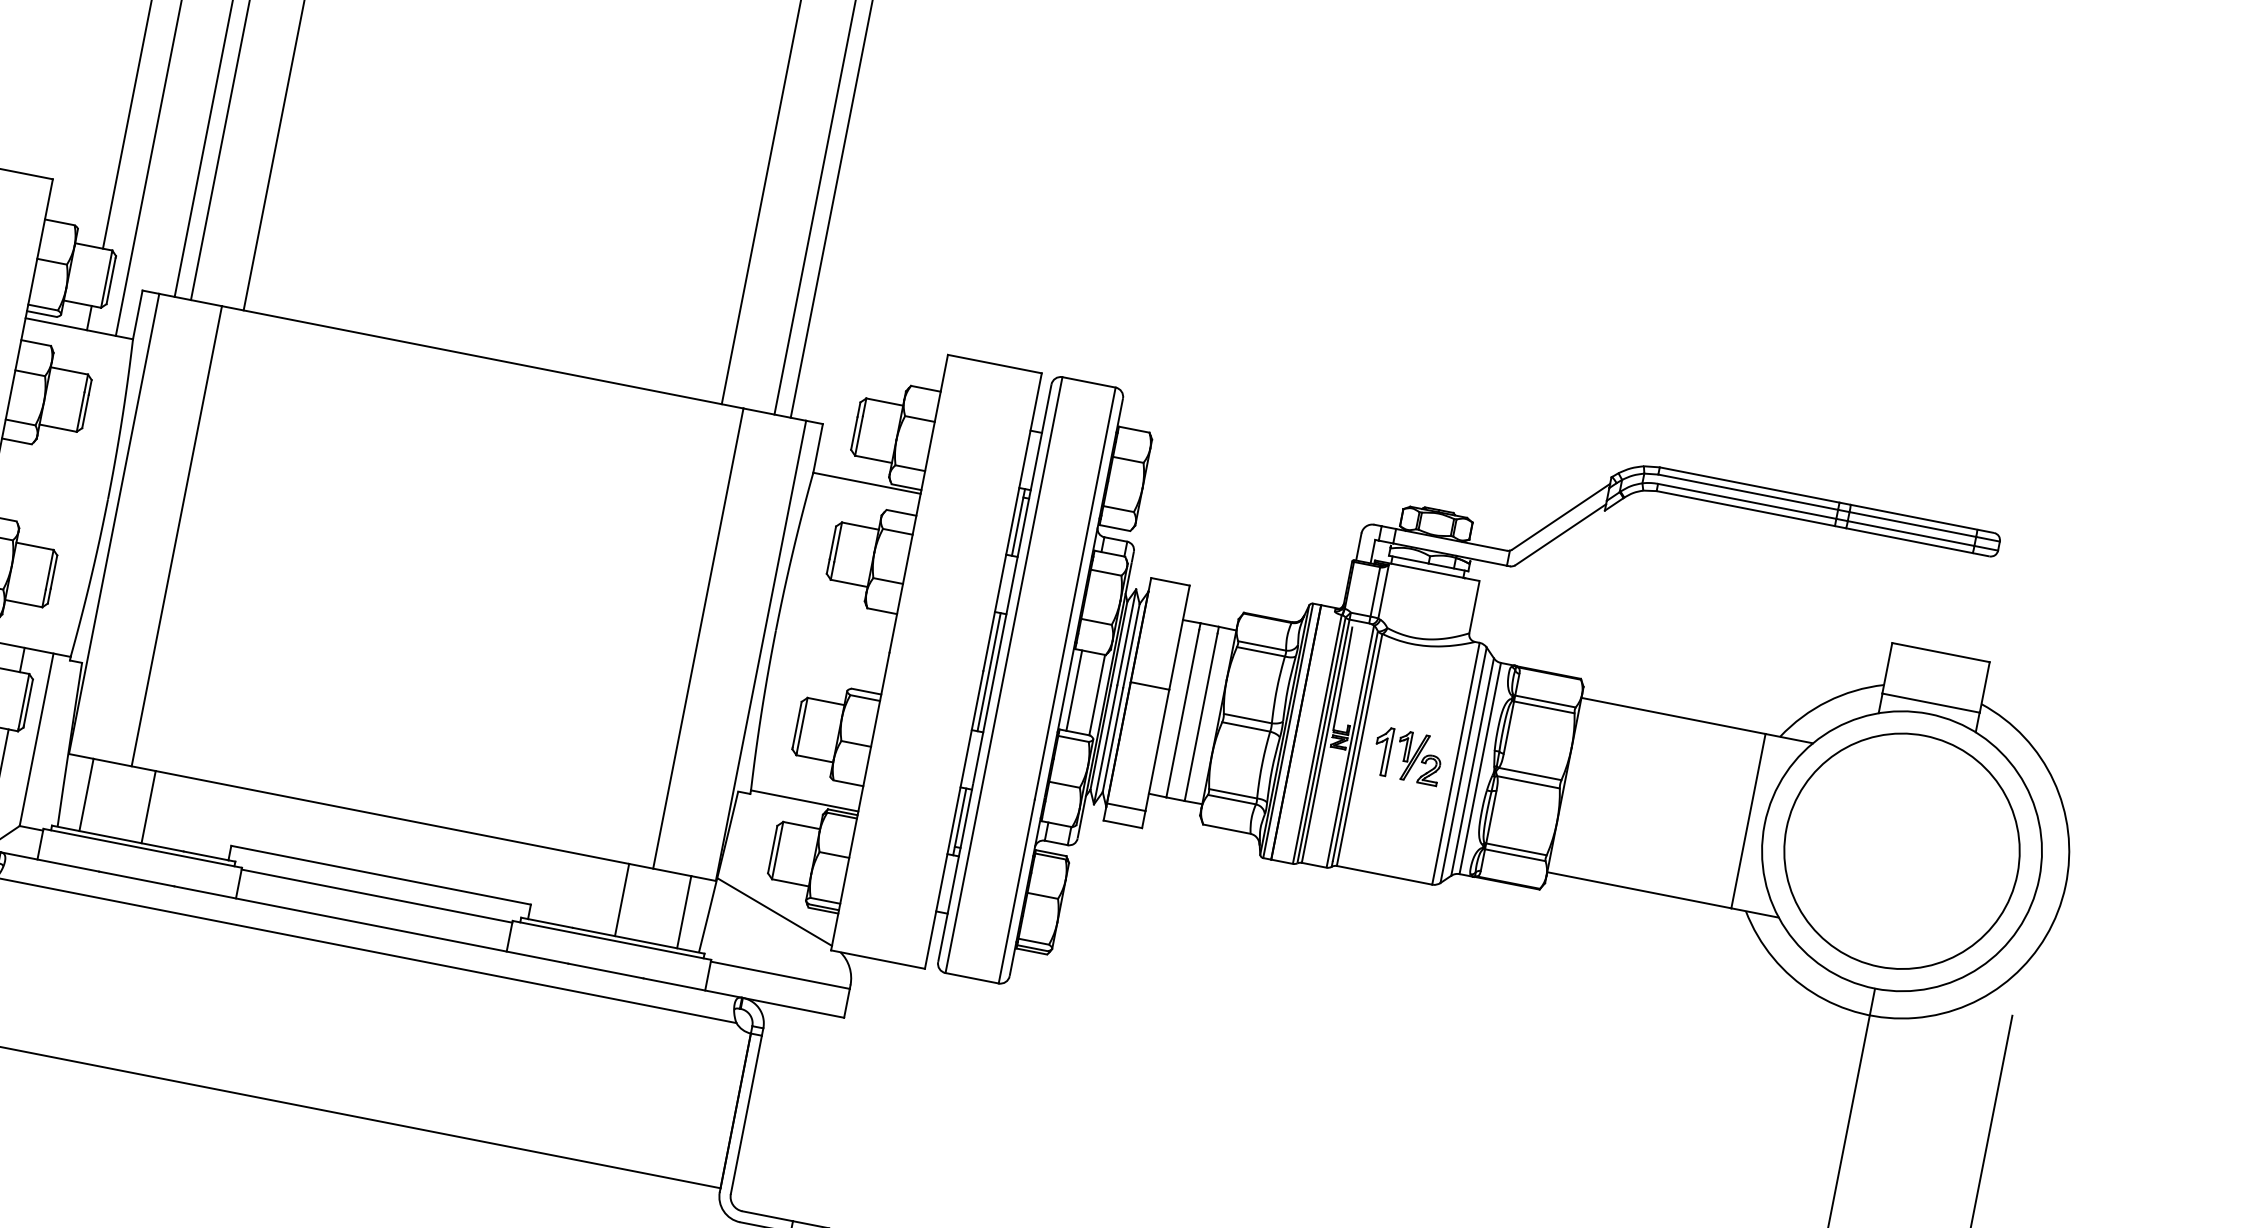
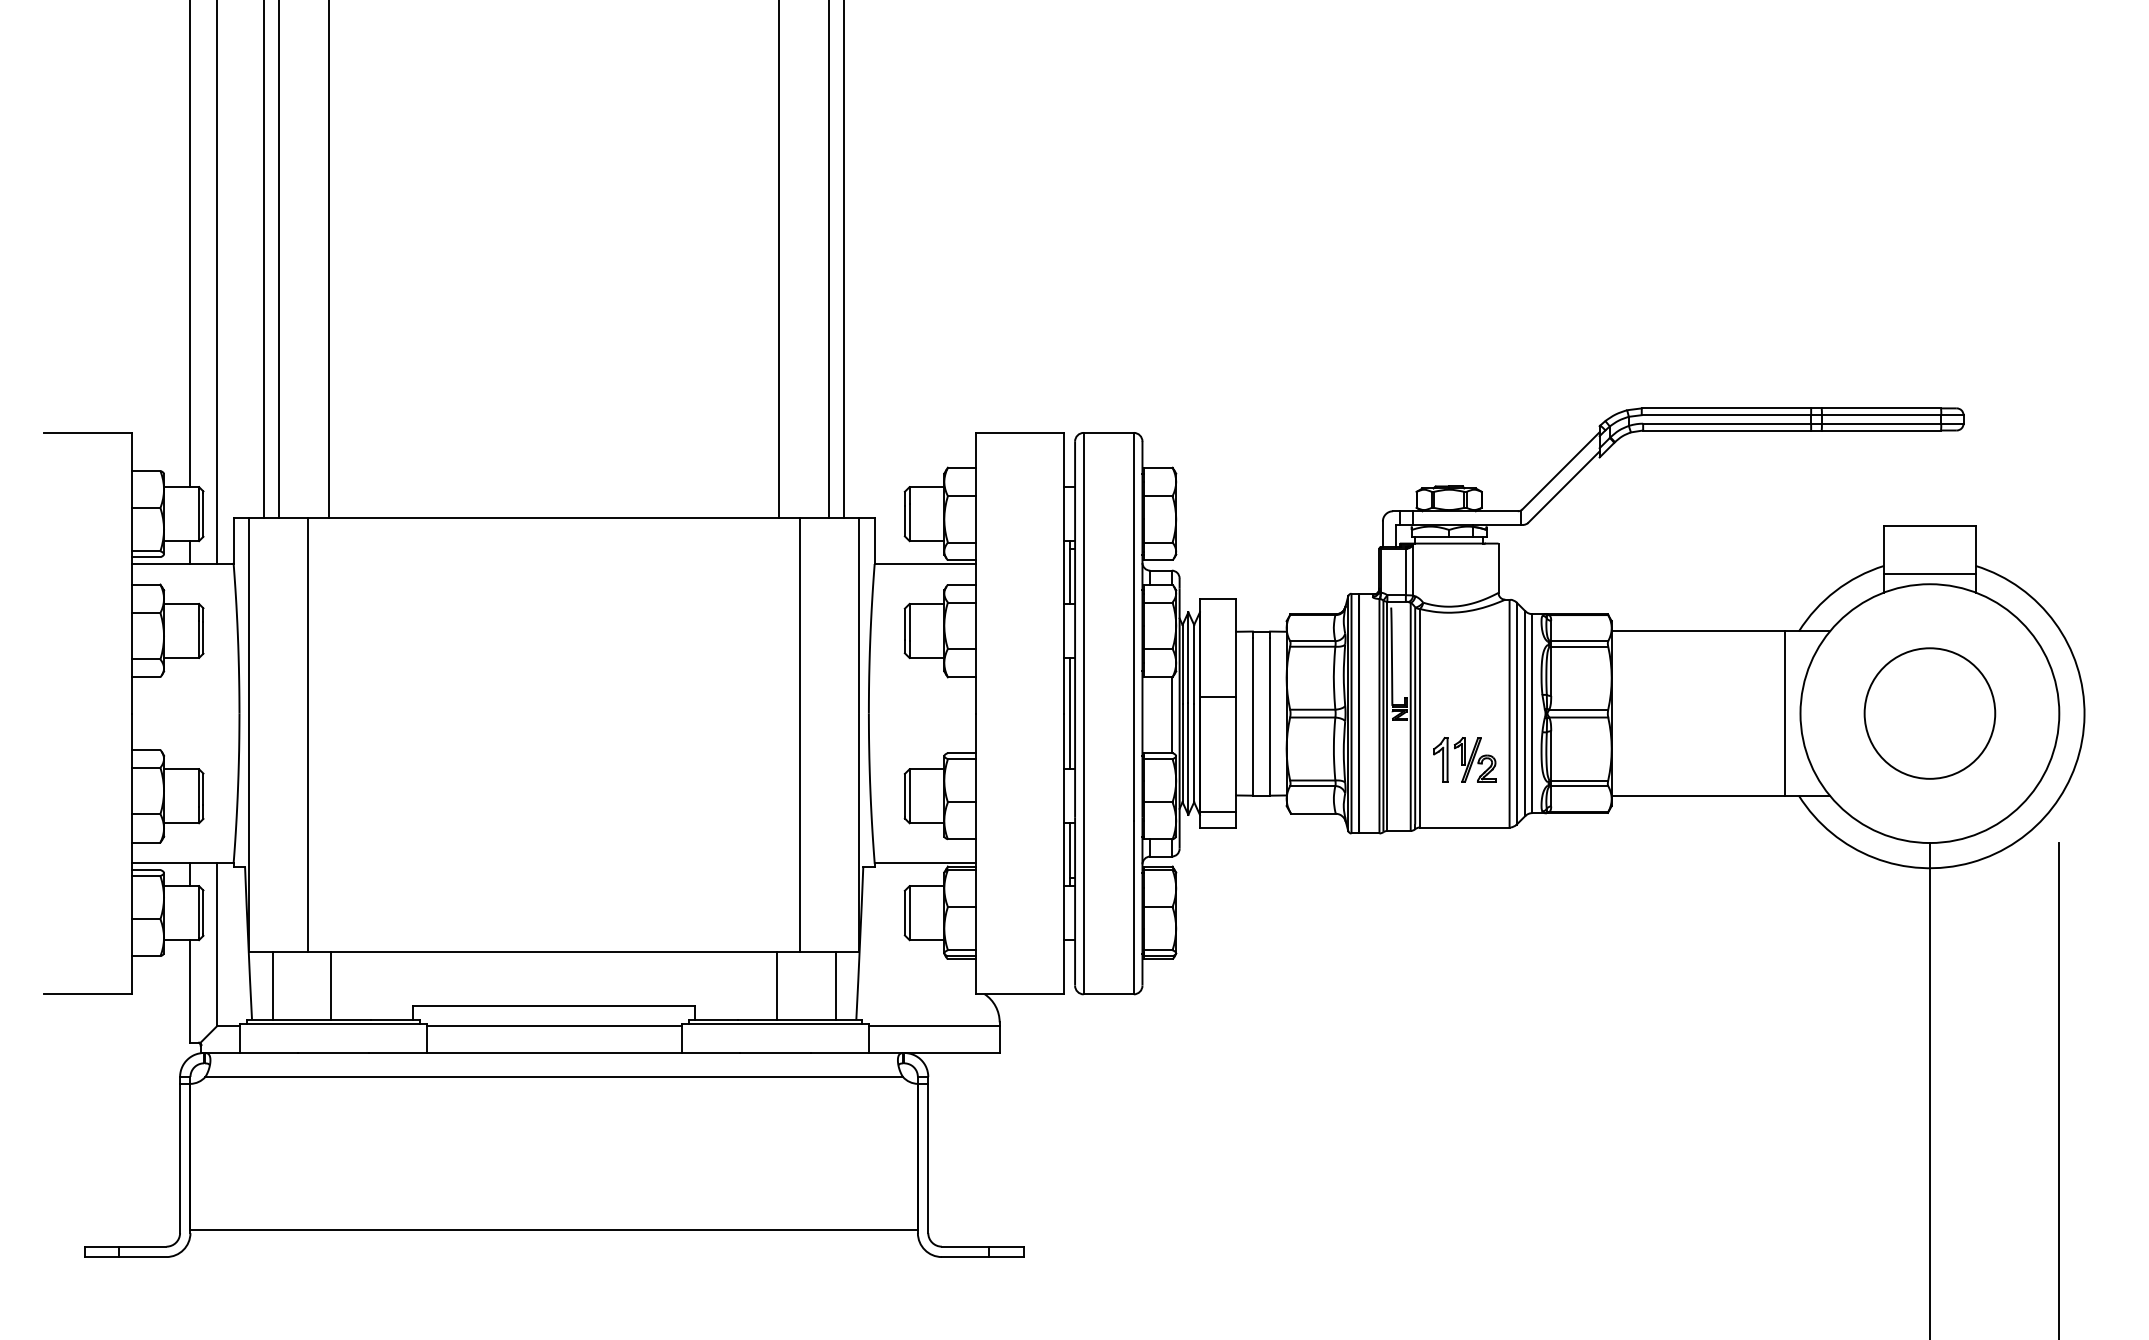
line: (1074, 691) -> (1150, 715), removed
part: (1407, 755) -> (1464, 759), moved
circle: (1901, 851) -> (1929, 713), size x0.6
line: (774, 910) -> (917, 968), removed

